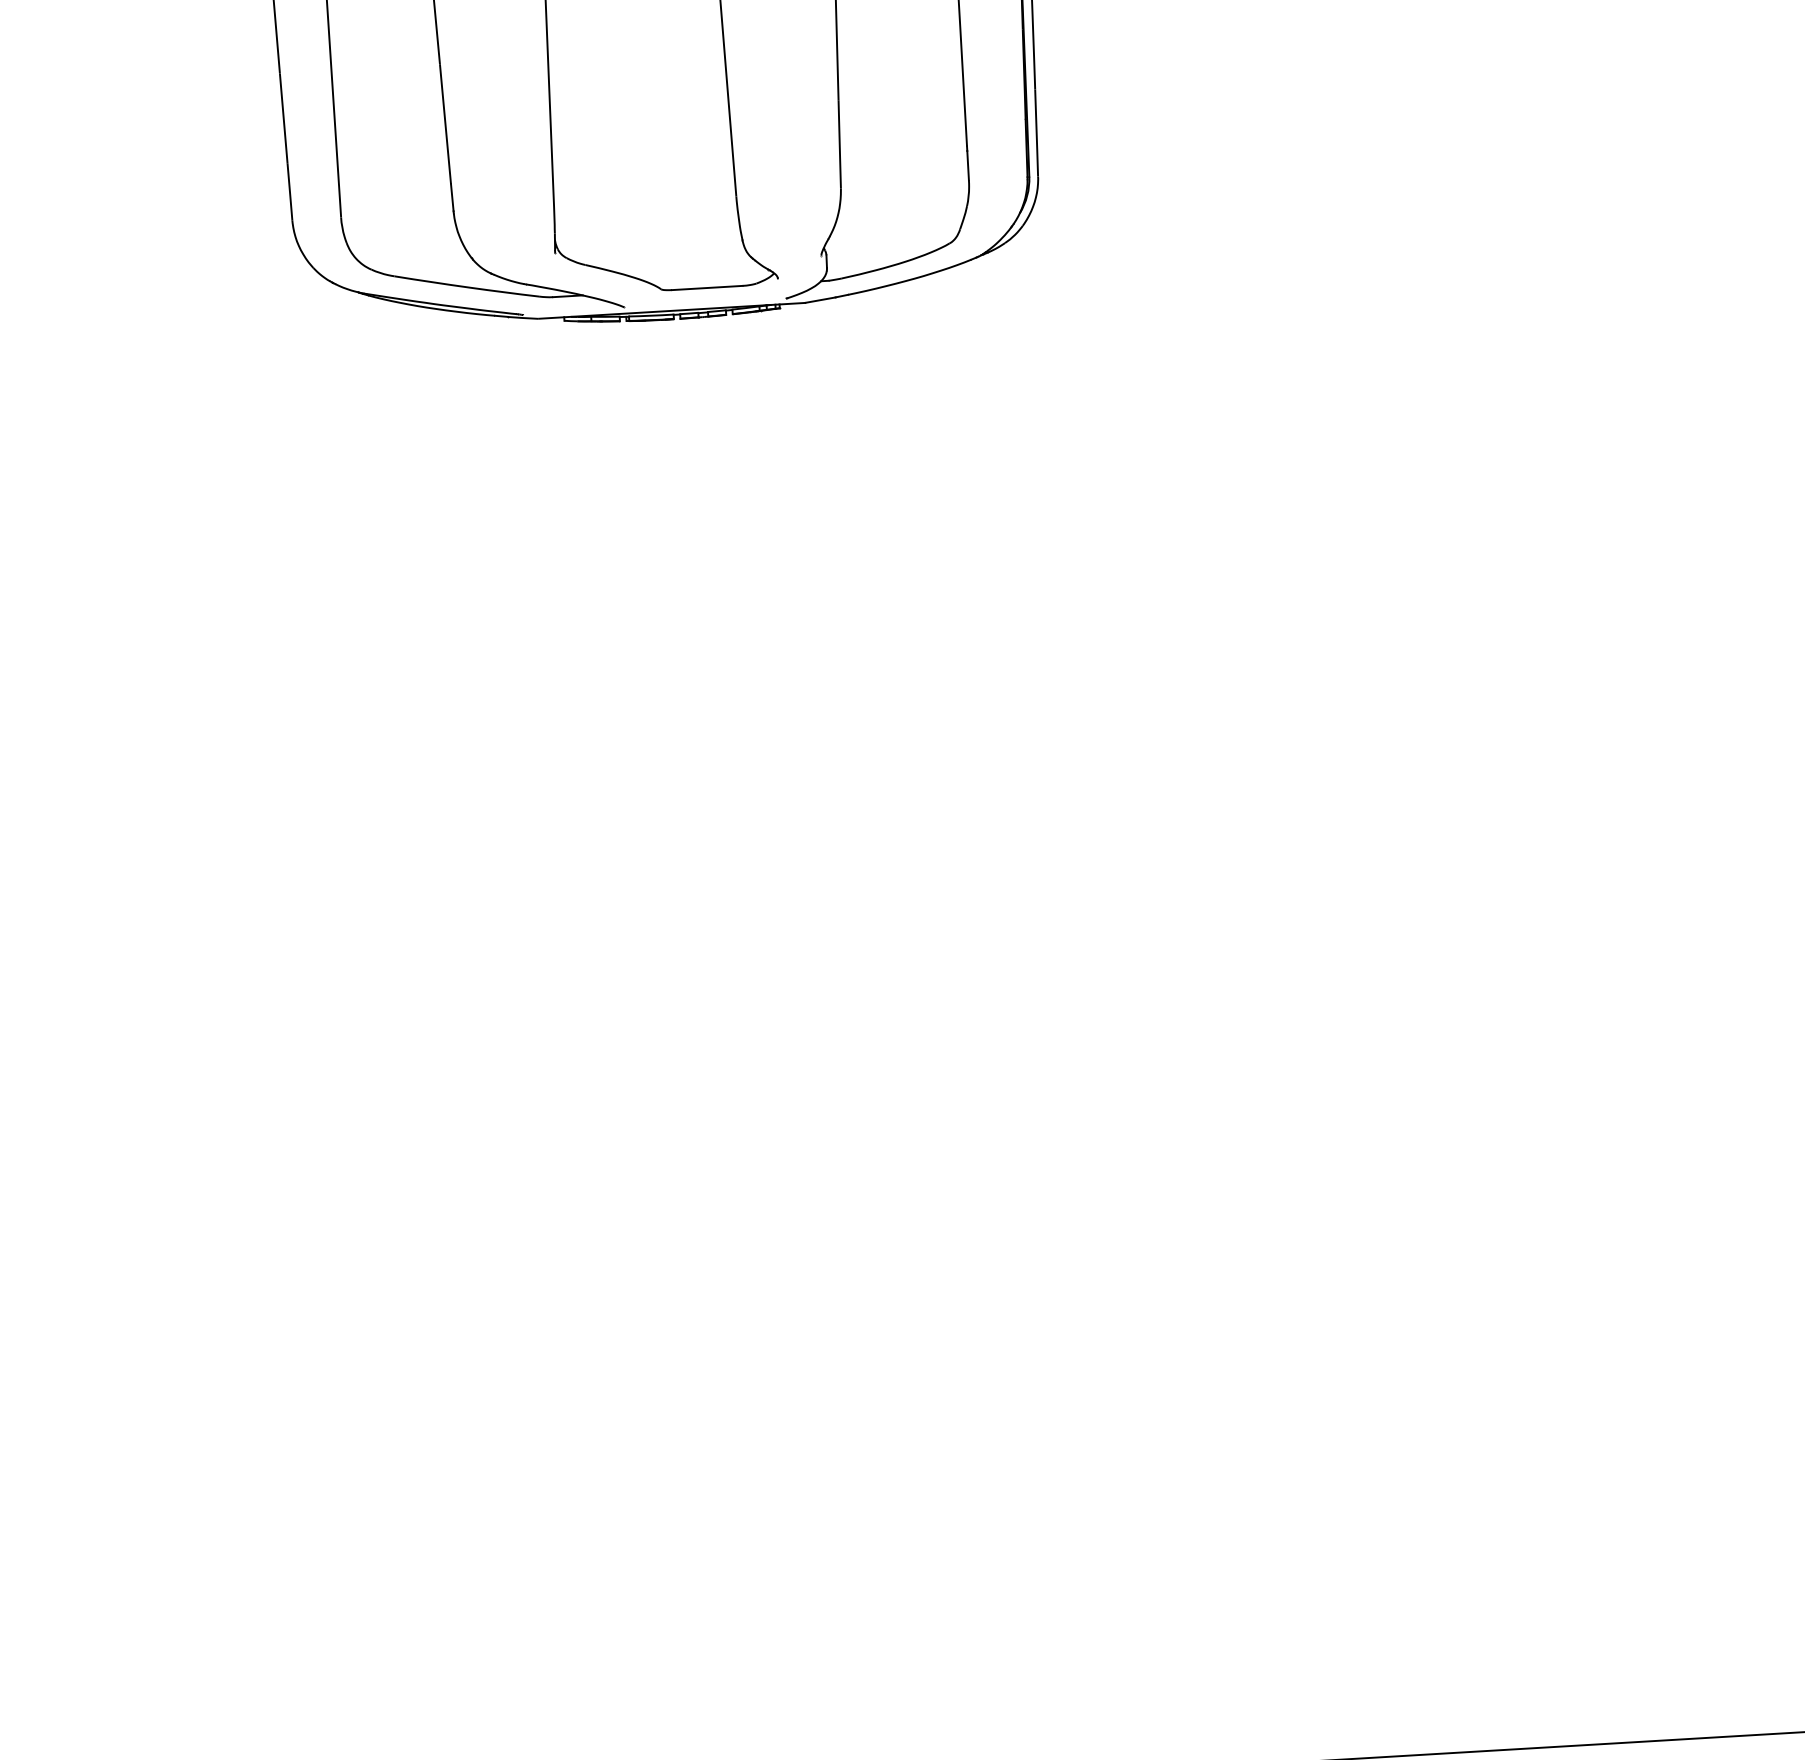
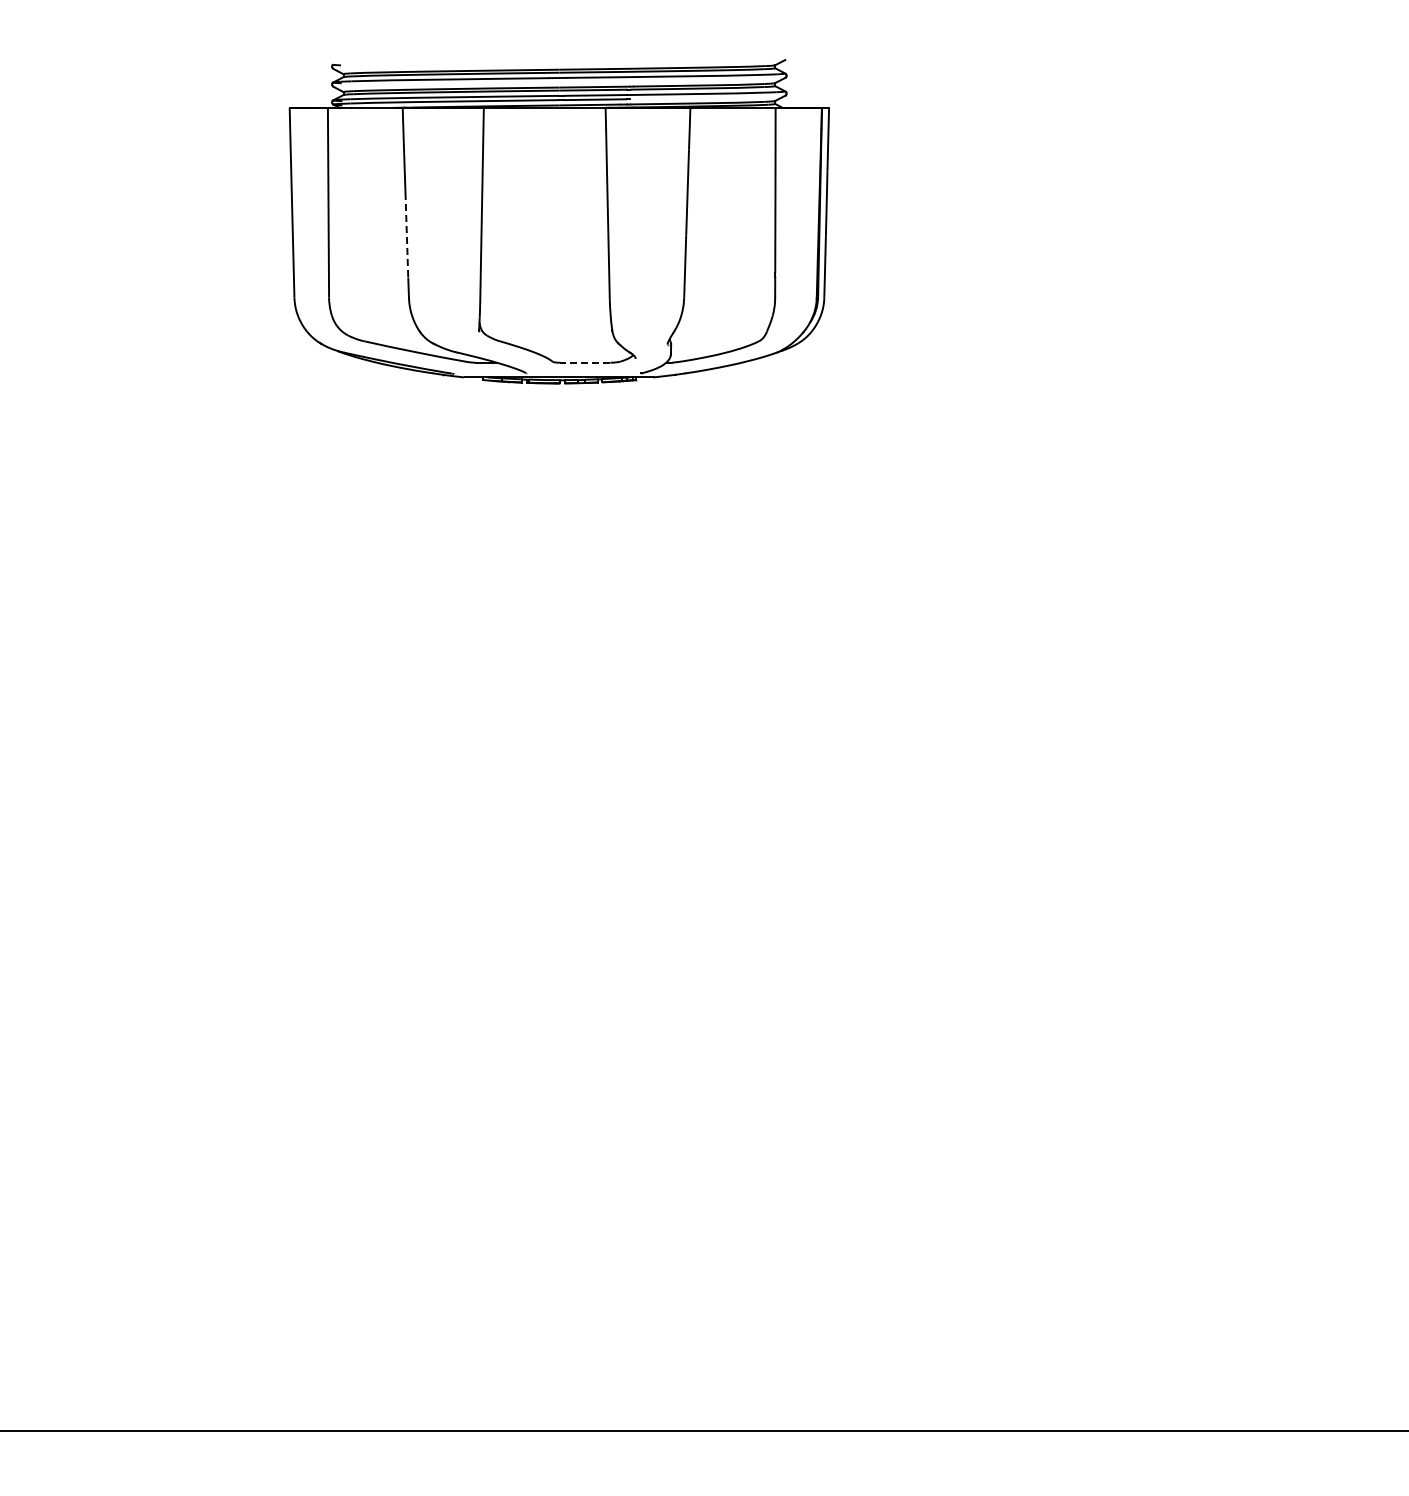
line: (444, 123) -> (406, 235), solid -> dashed
line: (706, 287) -> (584, 362), solid -> dashed

